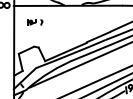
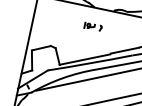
part: (35, 22) -> (93, 26), moved

